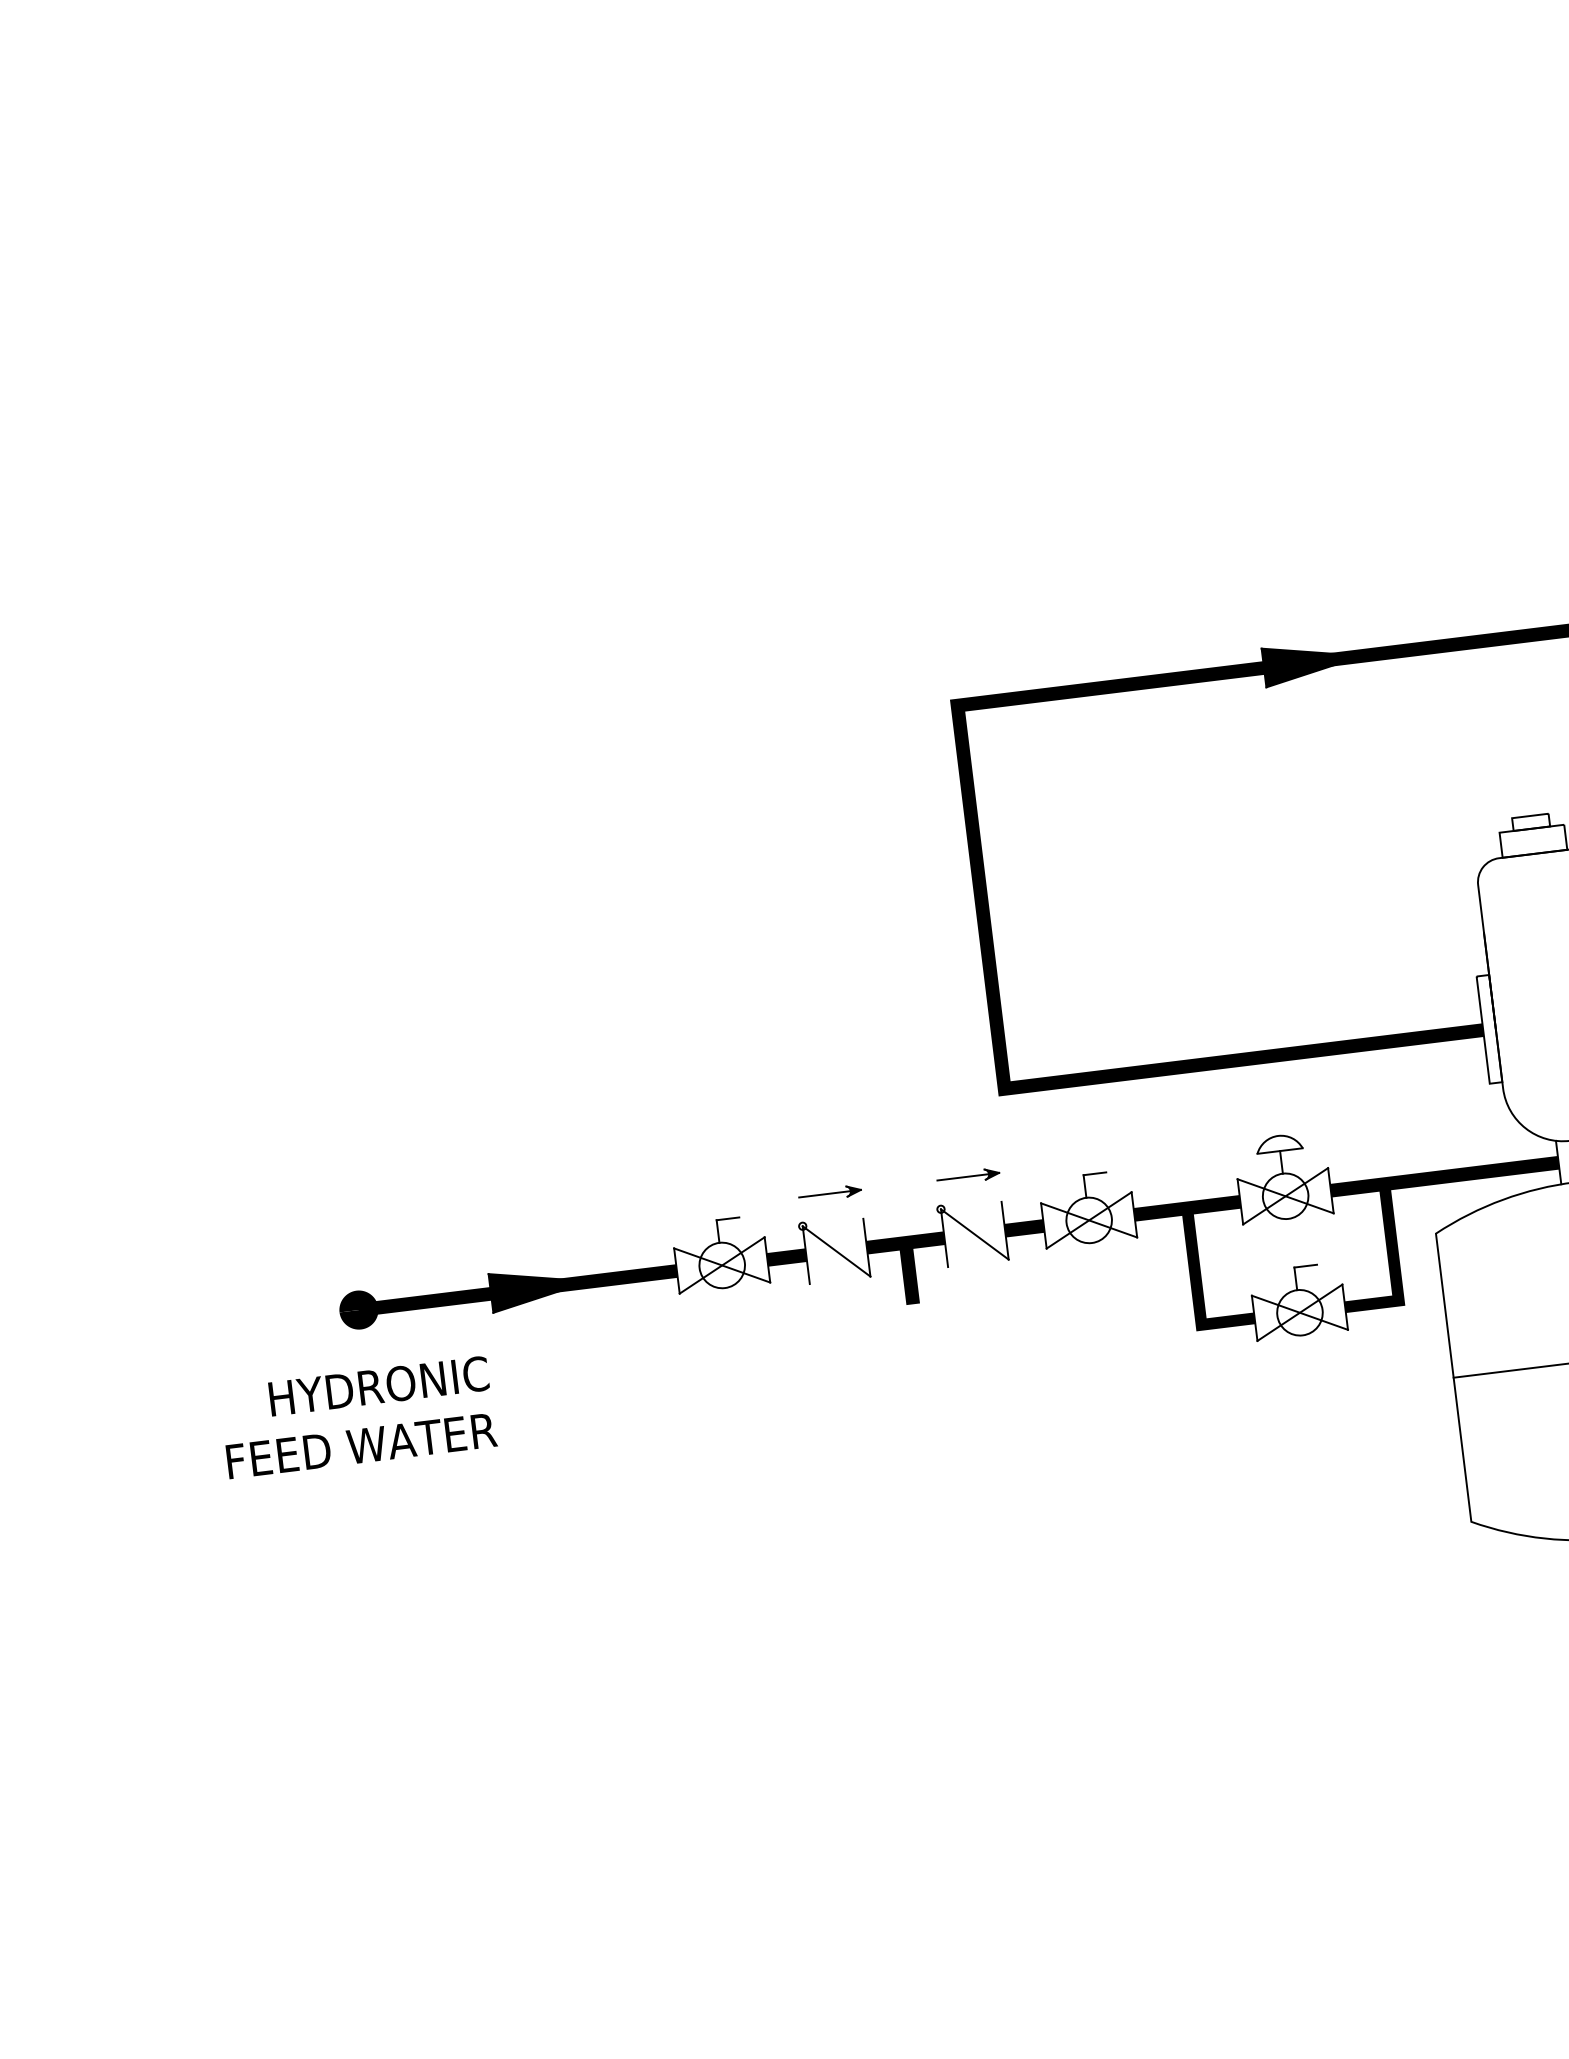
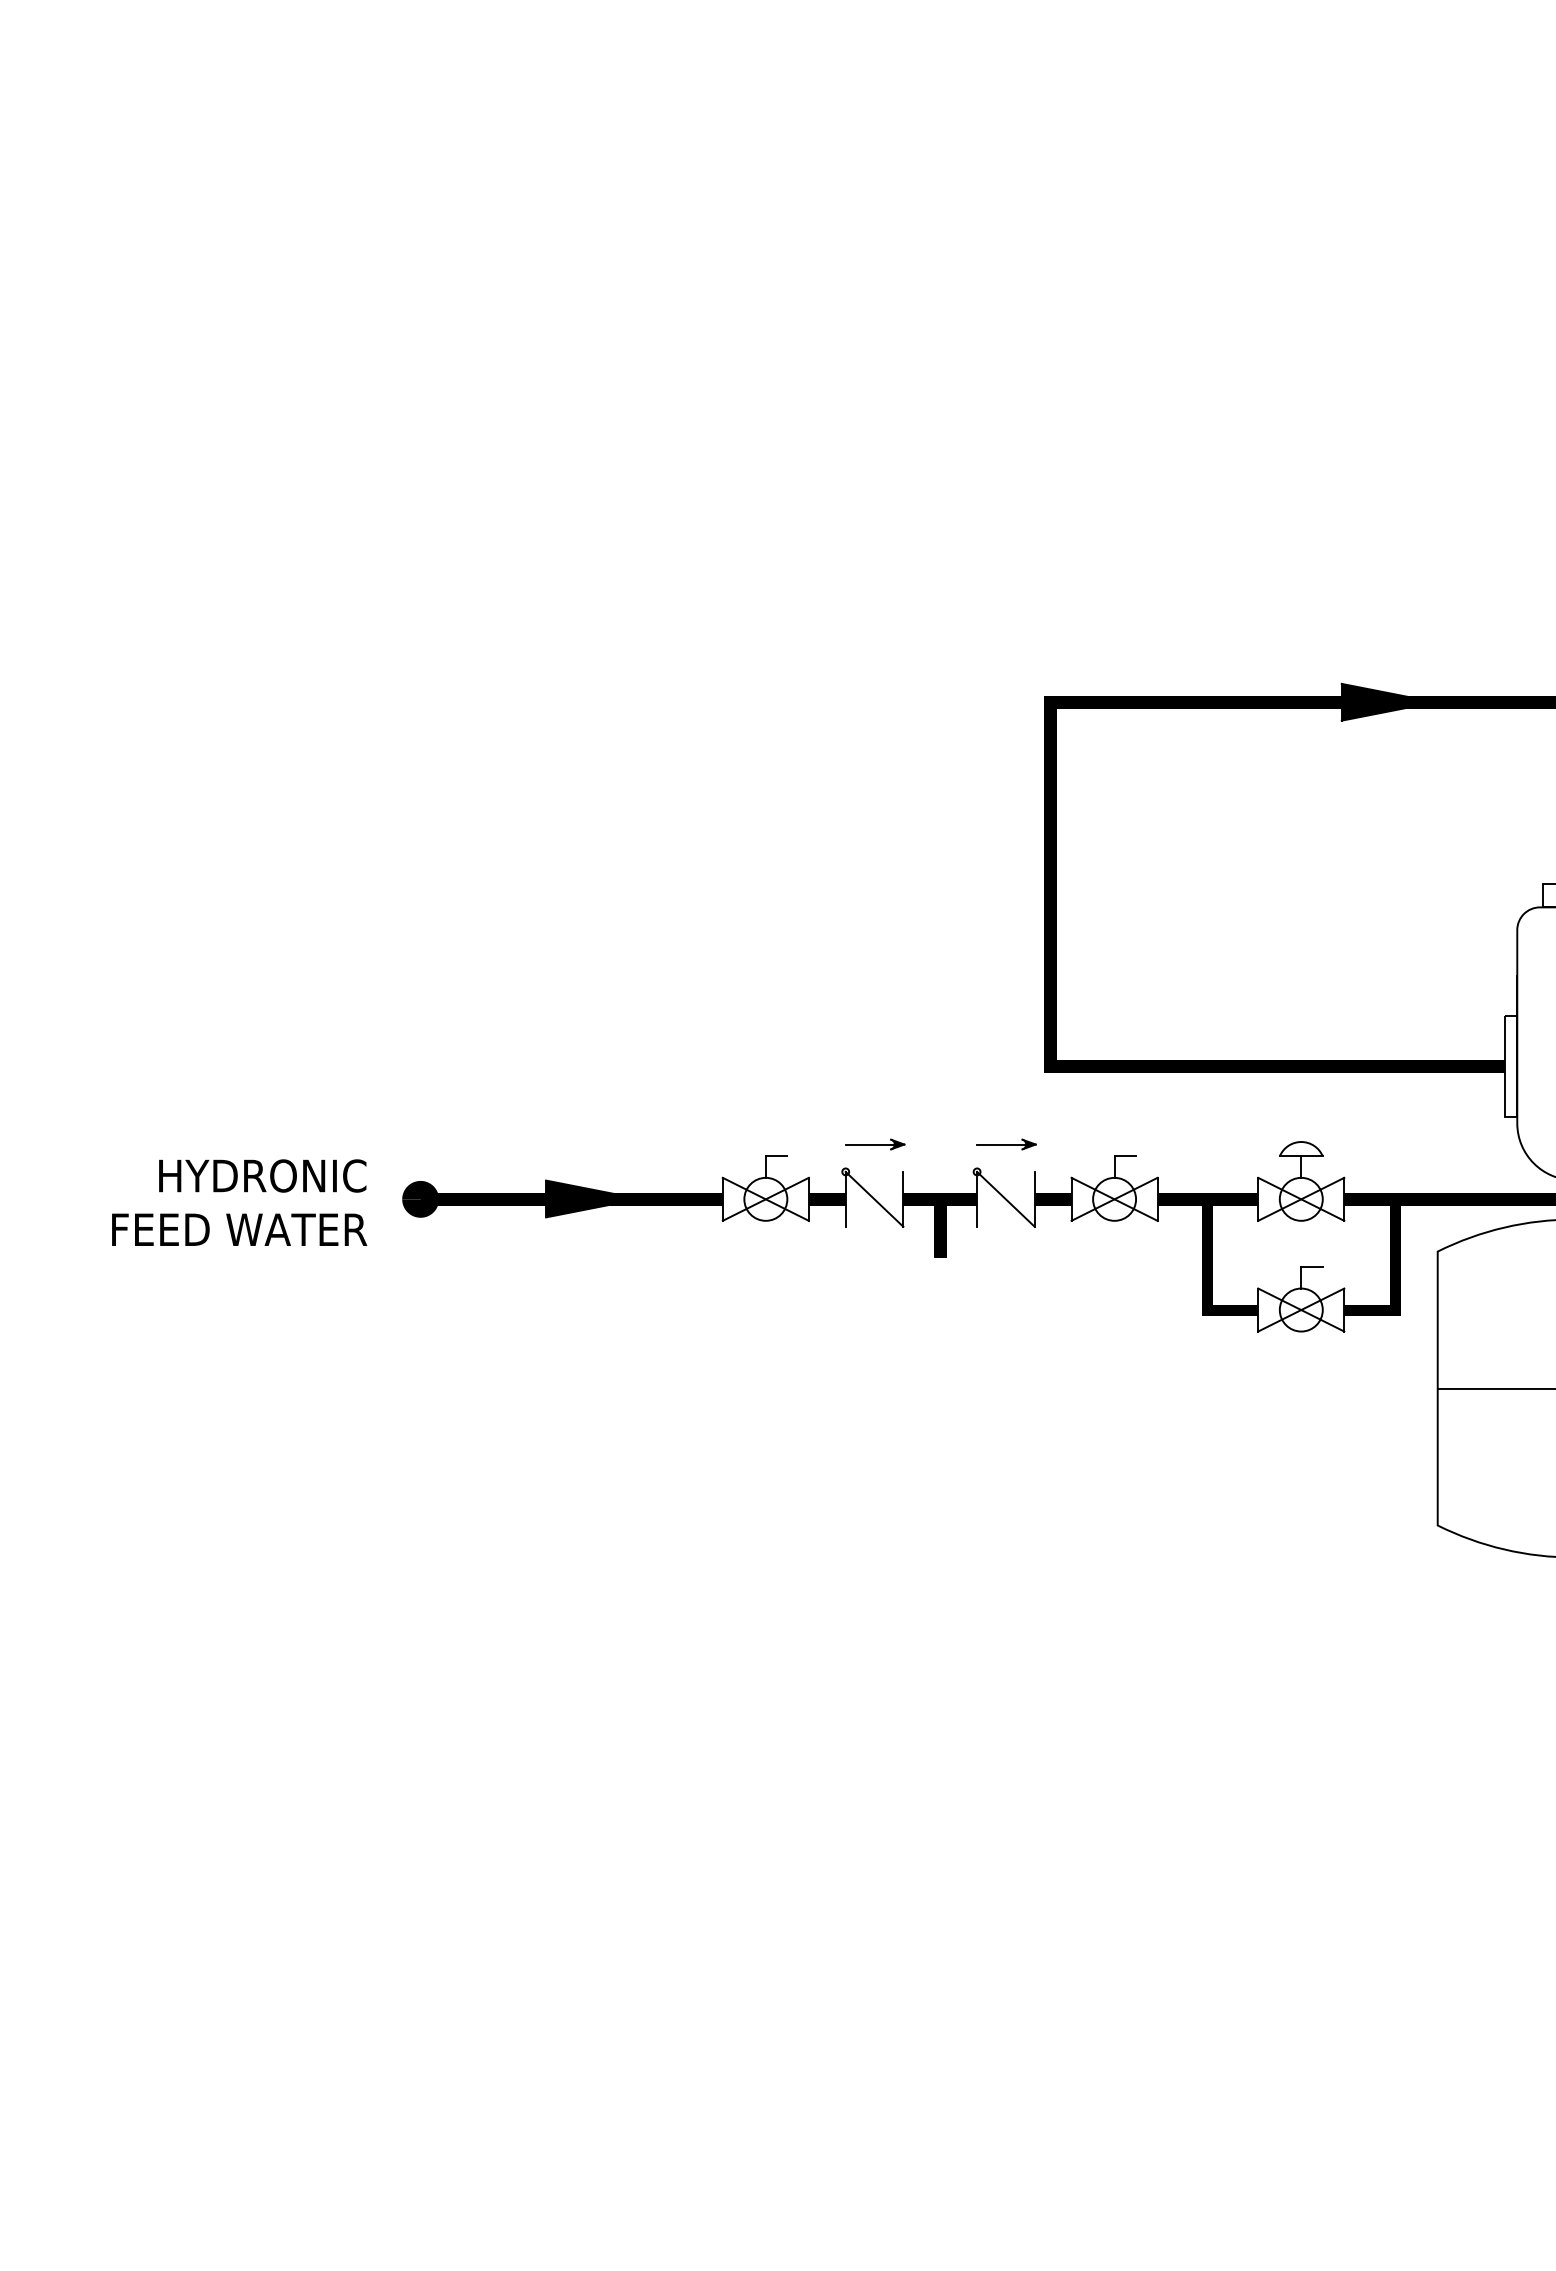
text: (358, 1417) -> (239, 1202), moved

